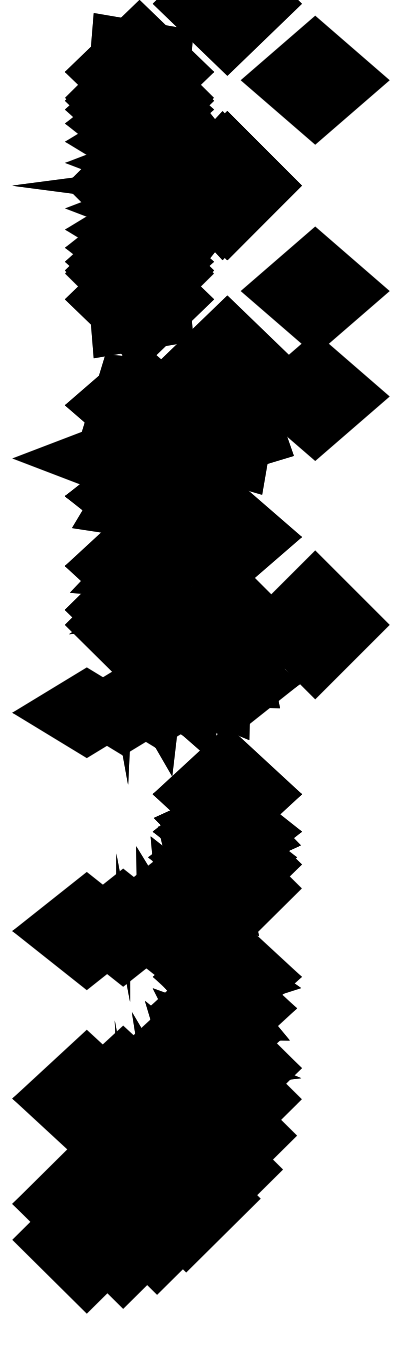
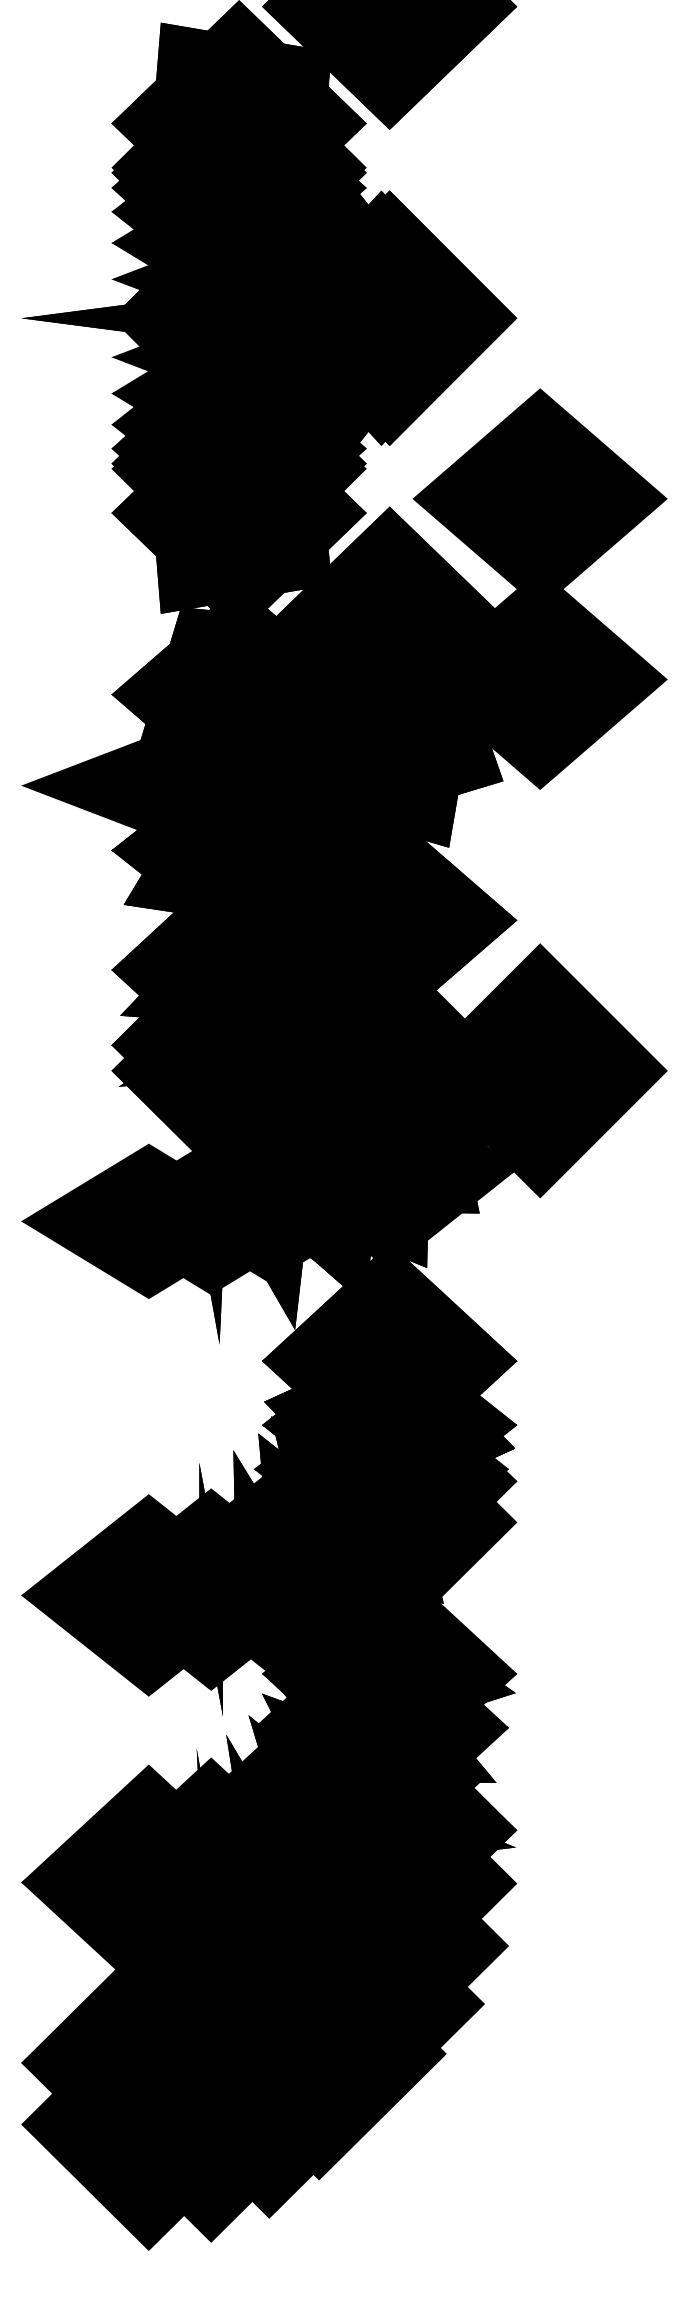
part: (315, 79) -> (540, 136), removed

